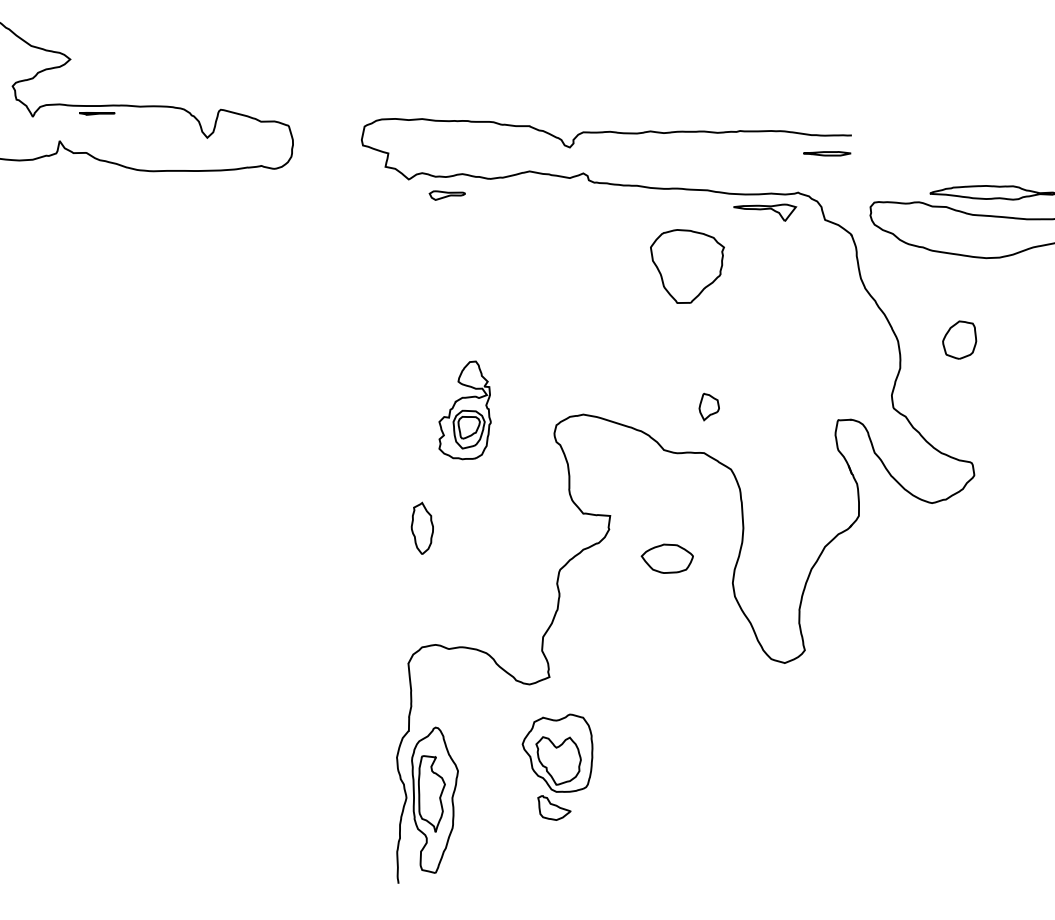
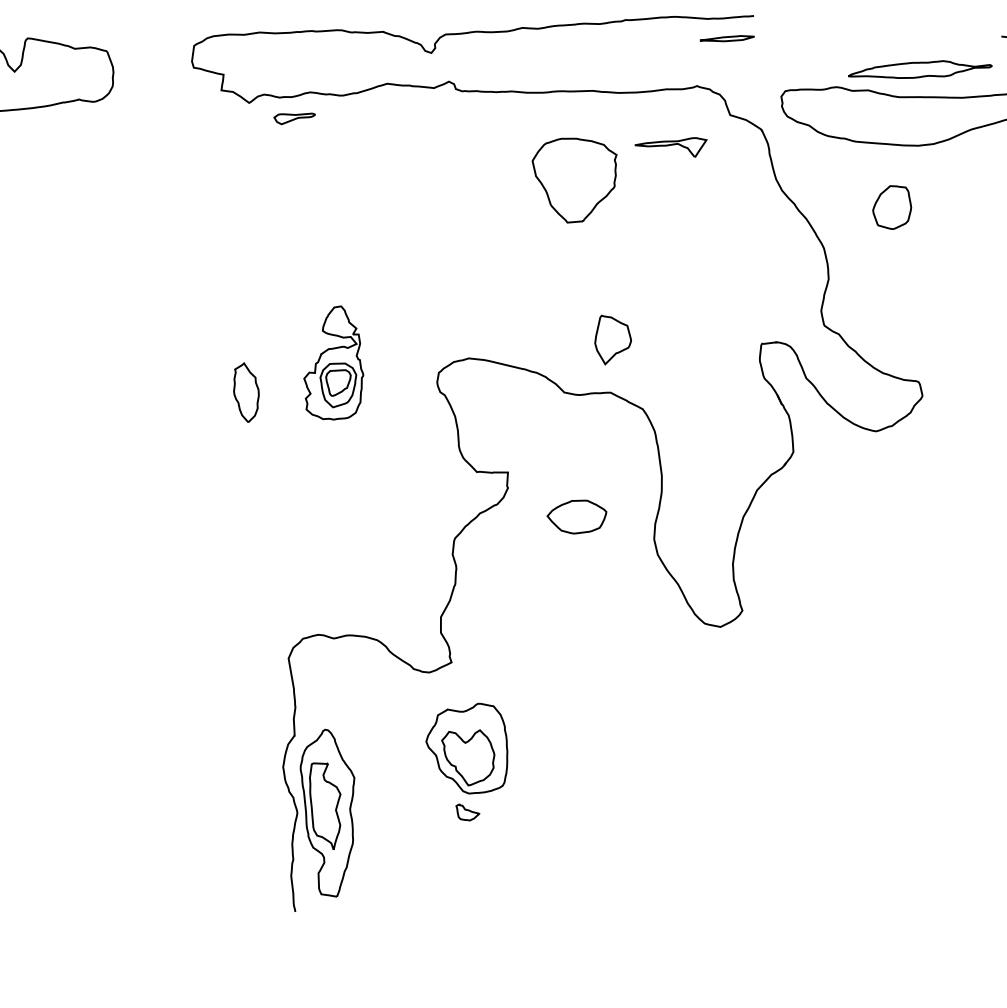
part: (765, 212) -> (671, 148), moved
part: (959, 339) -> (891, 206), moved
part: (708, 406) -> (611, 338), size x1.6
part: (421, 527) -> (245, 391), moved
part: (554, 807) -> (468, 811), size x0.6

